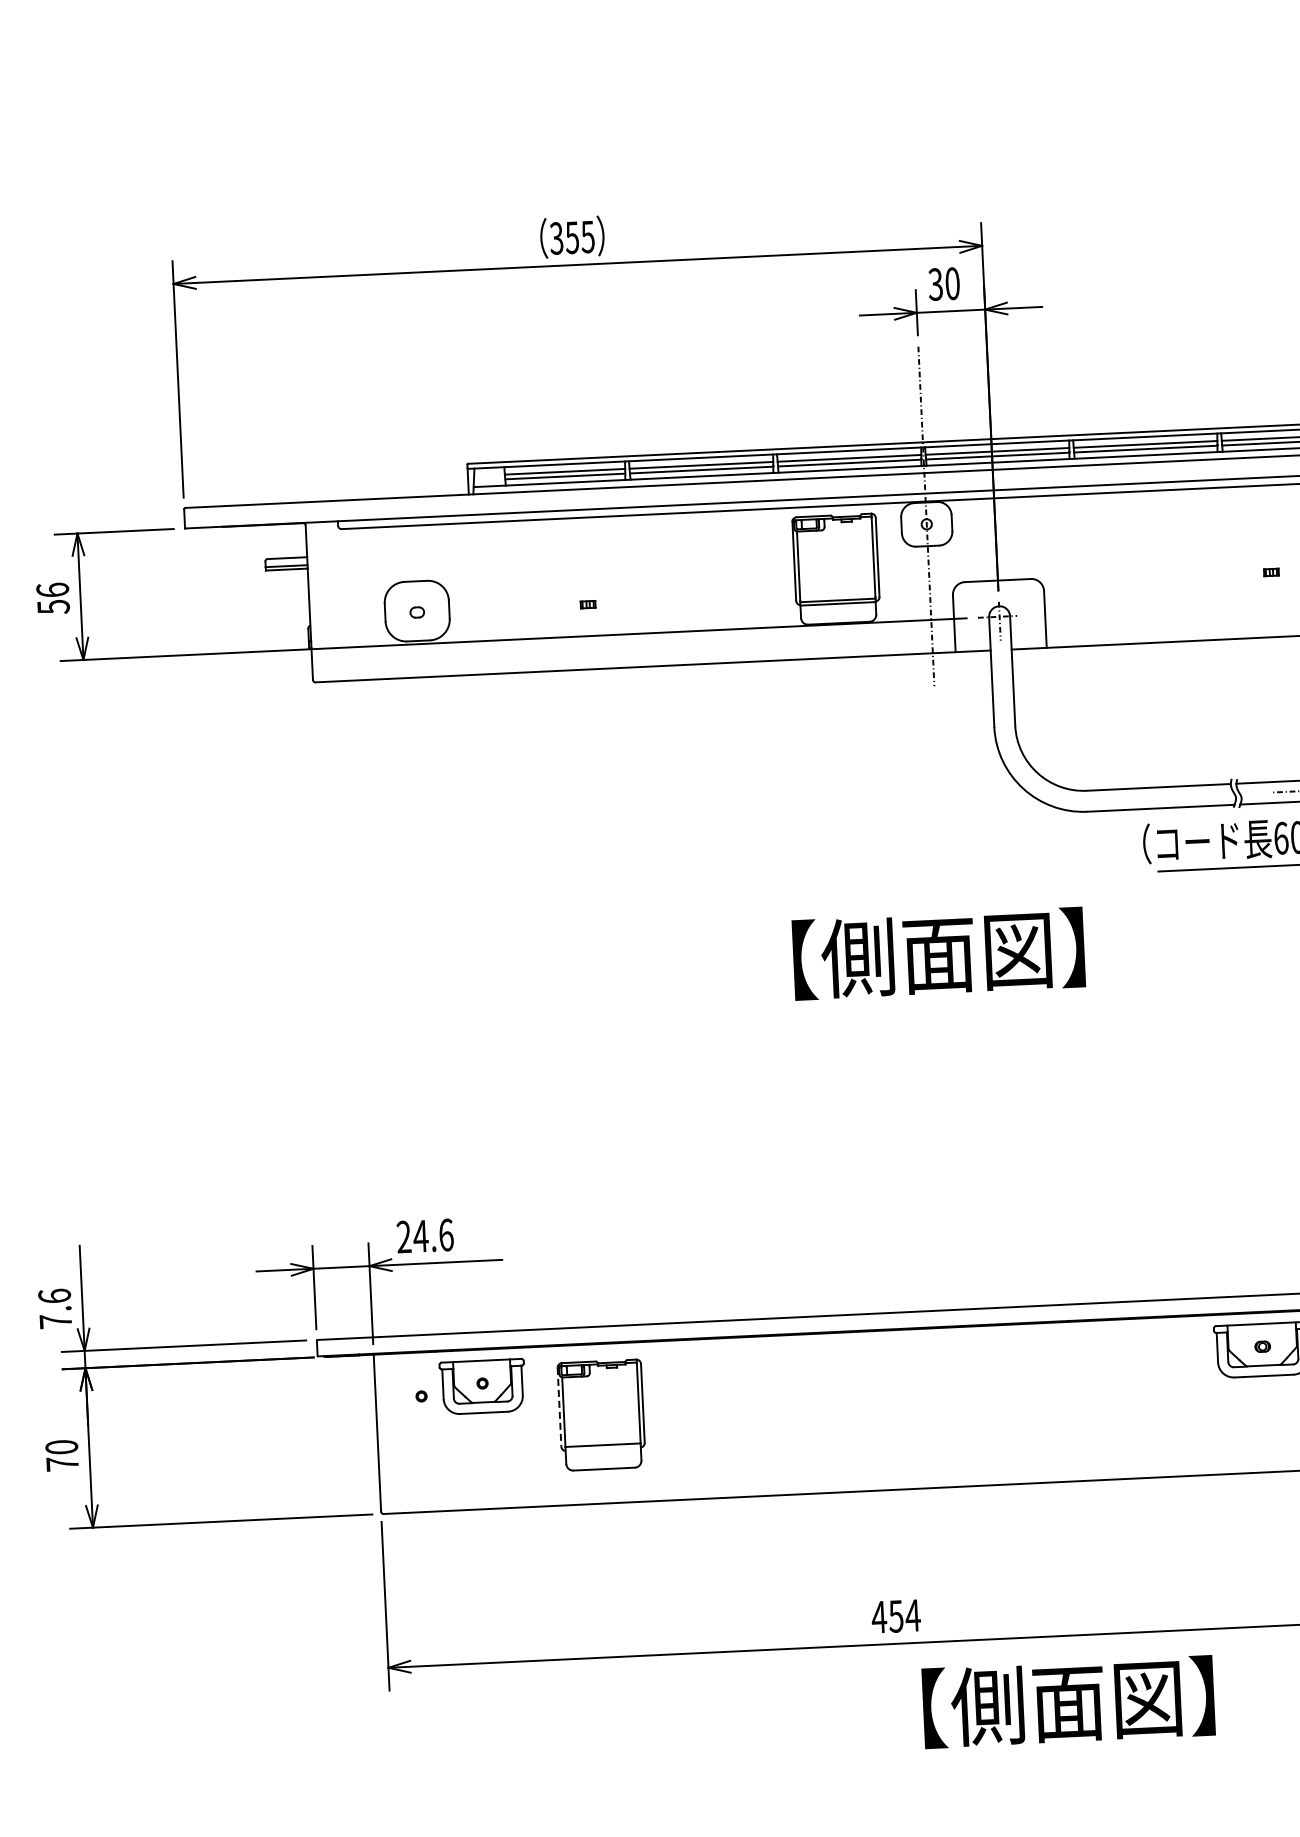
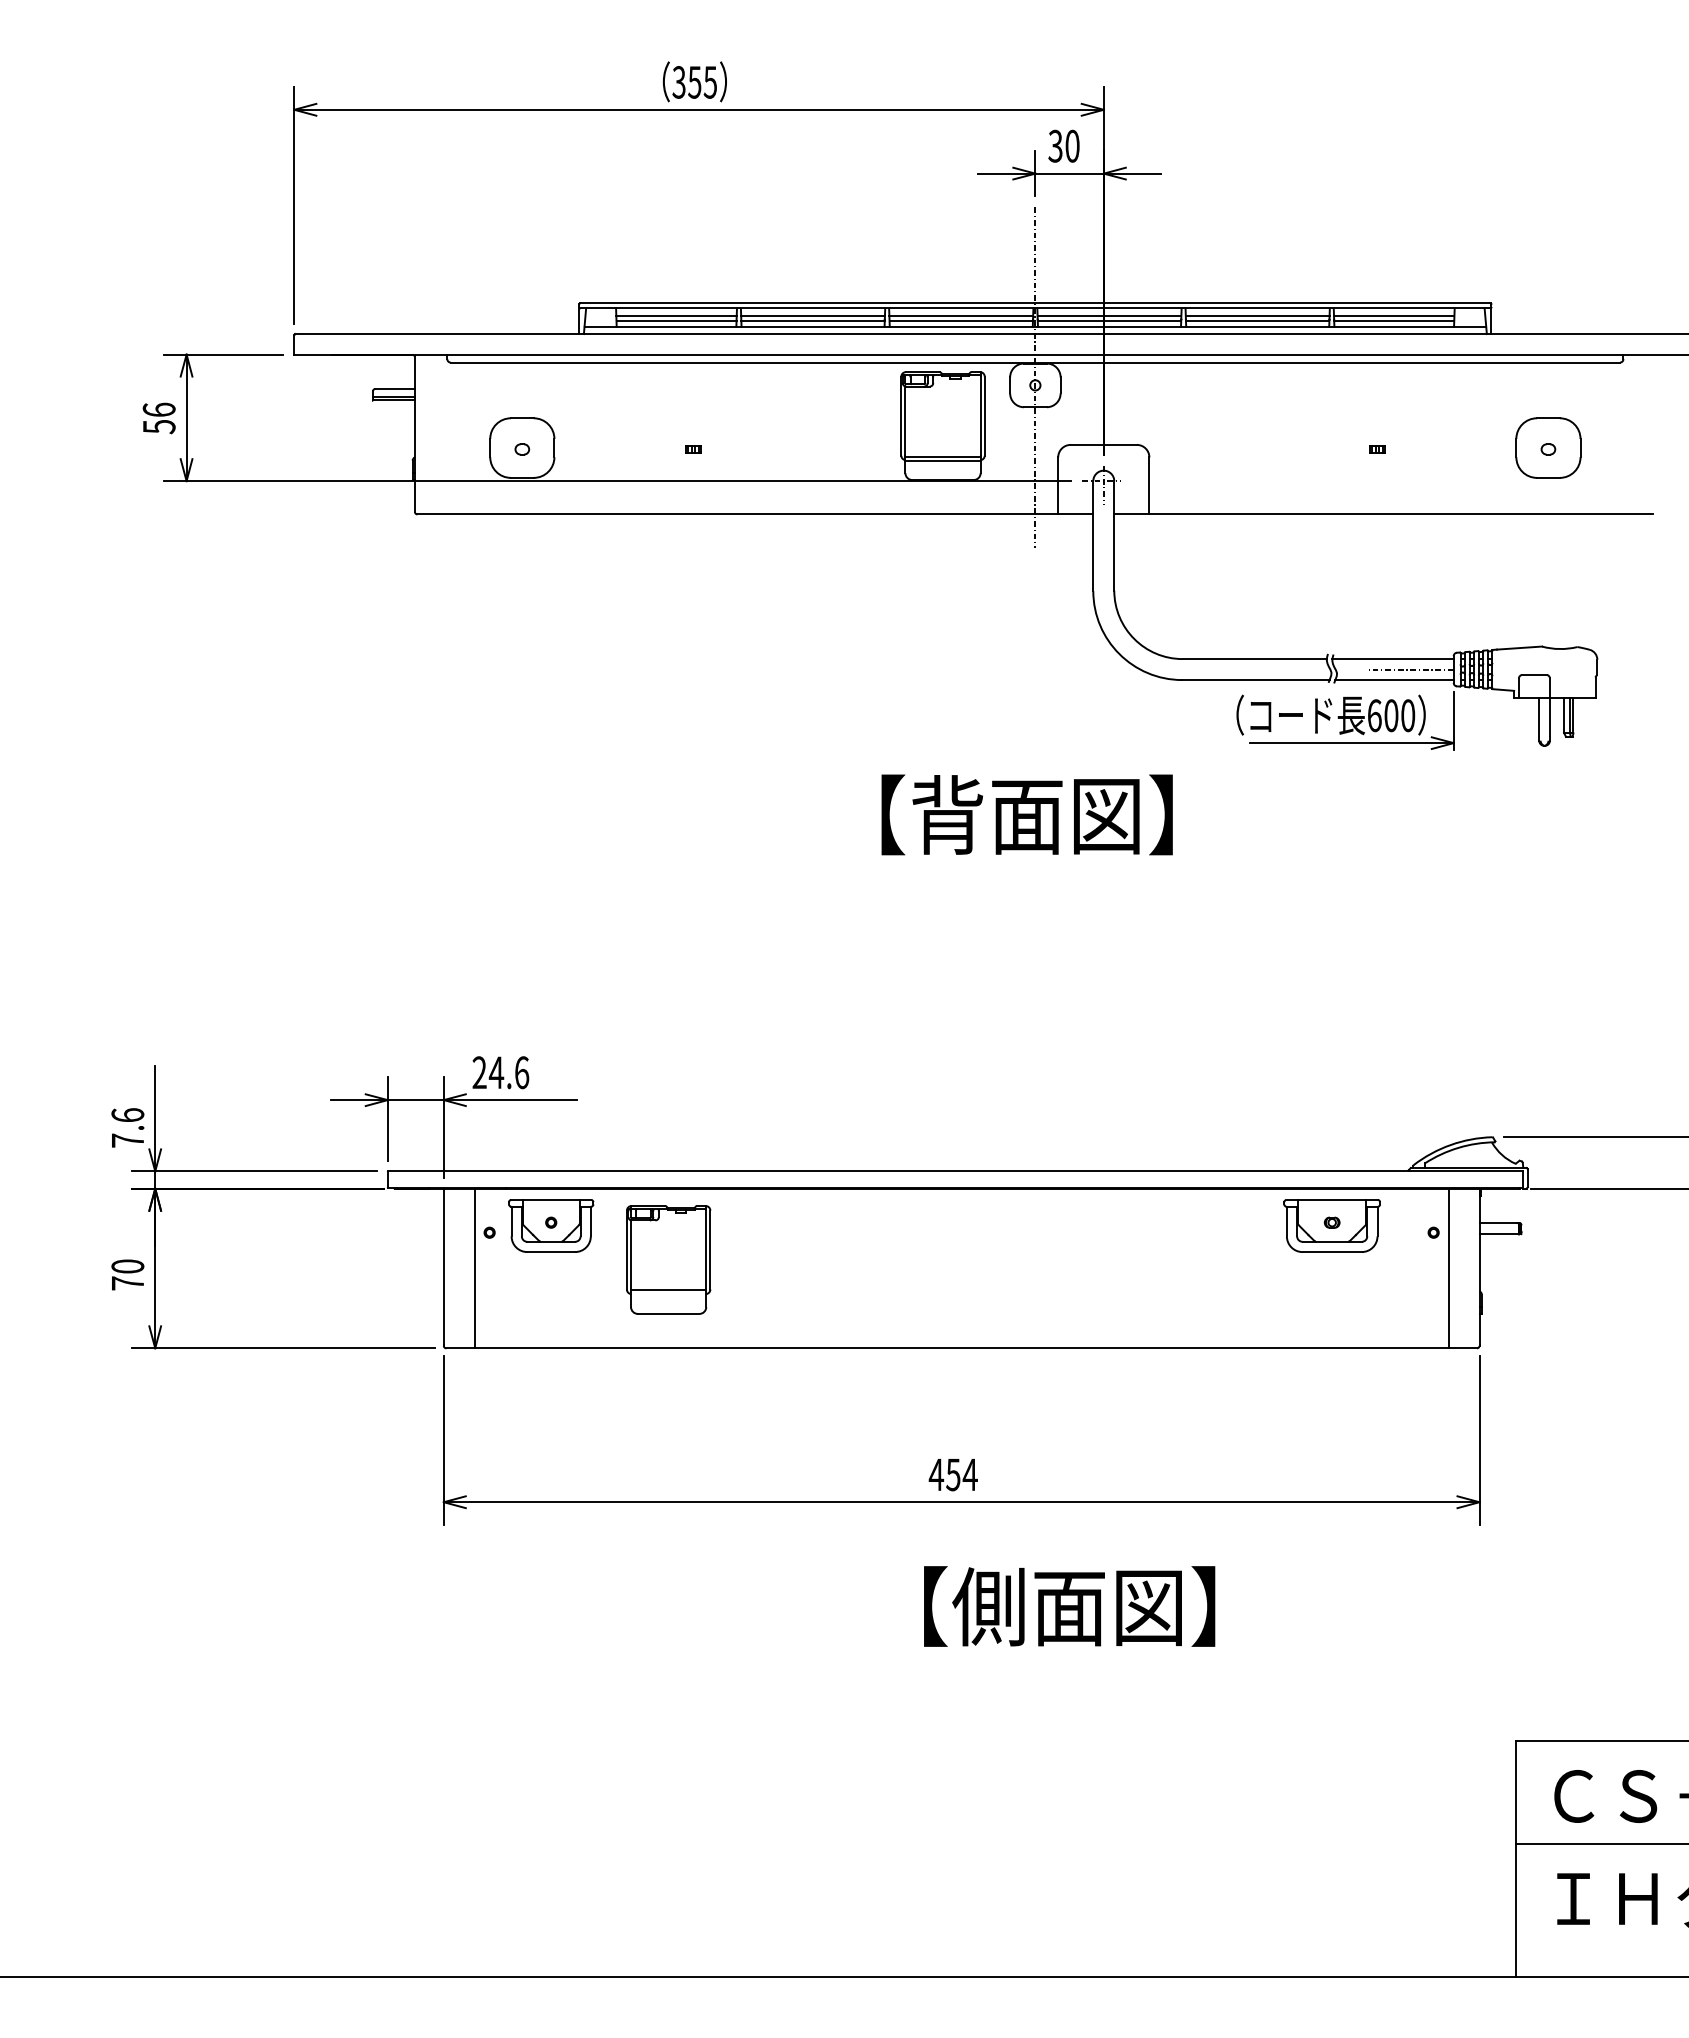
text: (857, 957) -> (945, 814), 【側面図】 -> 【背面図】
line: (559, 1407) -> (626, 1250), dashed -> solid
line: (408, 1432) -> (474, 1268), added
text: (1068, 1702) -> (1069, 1606), moved

